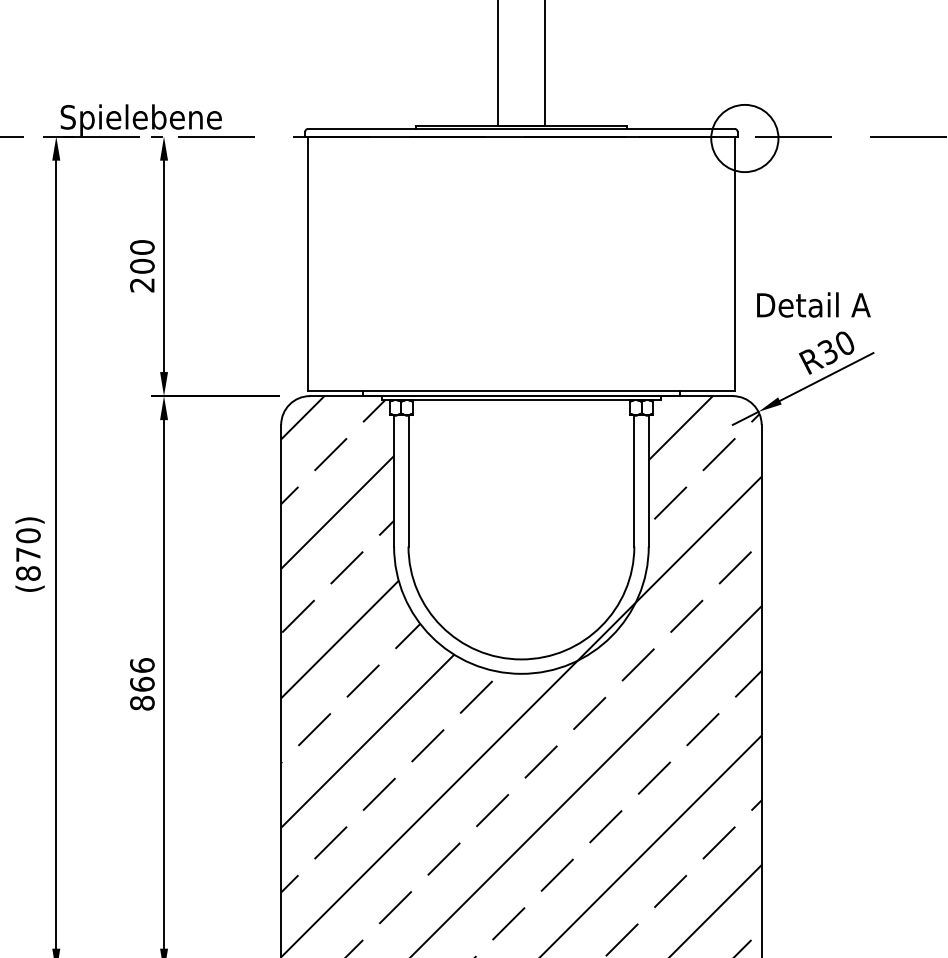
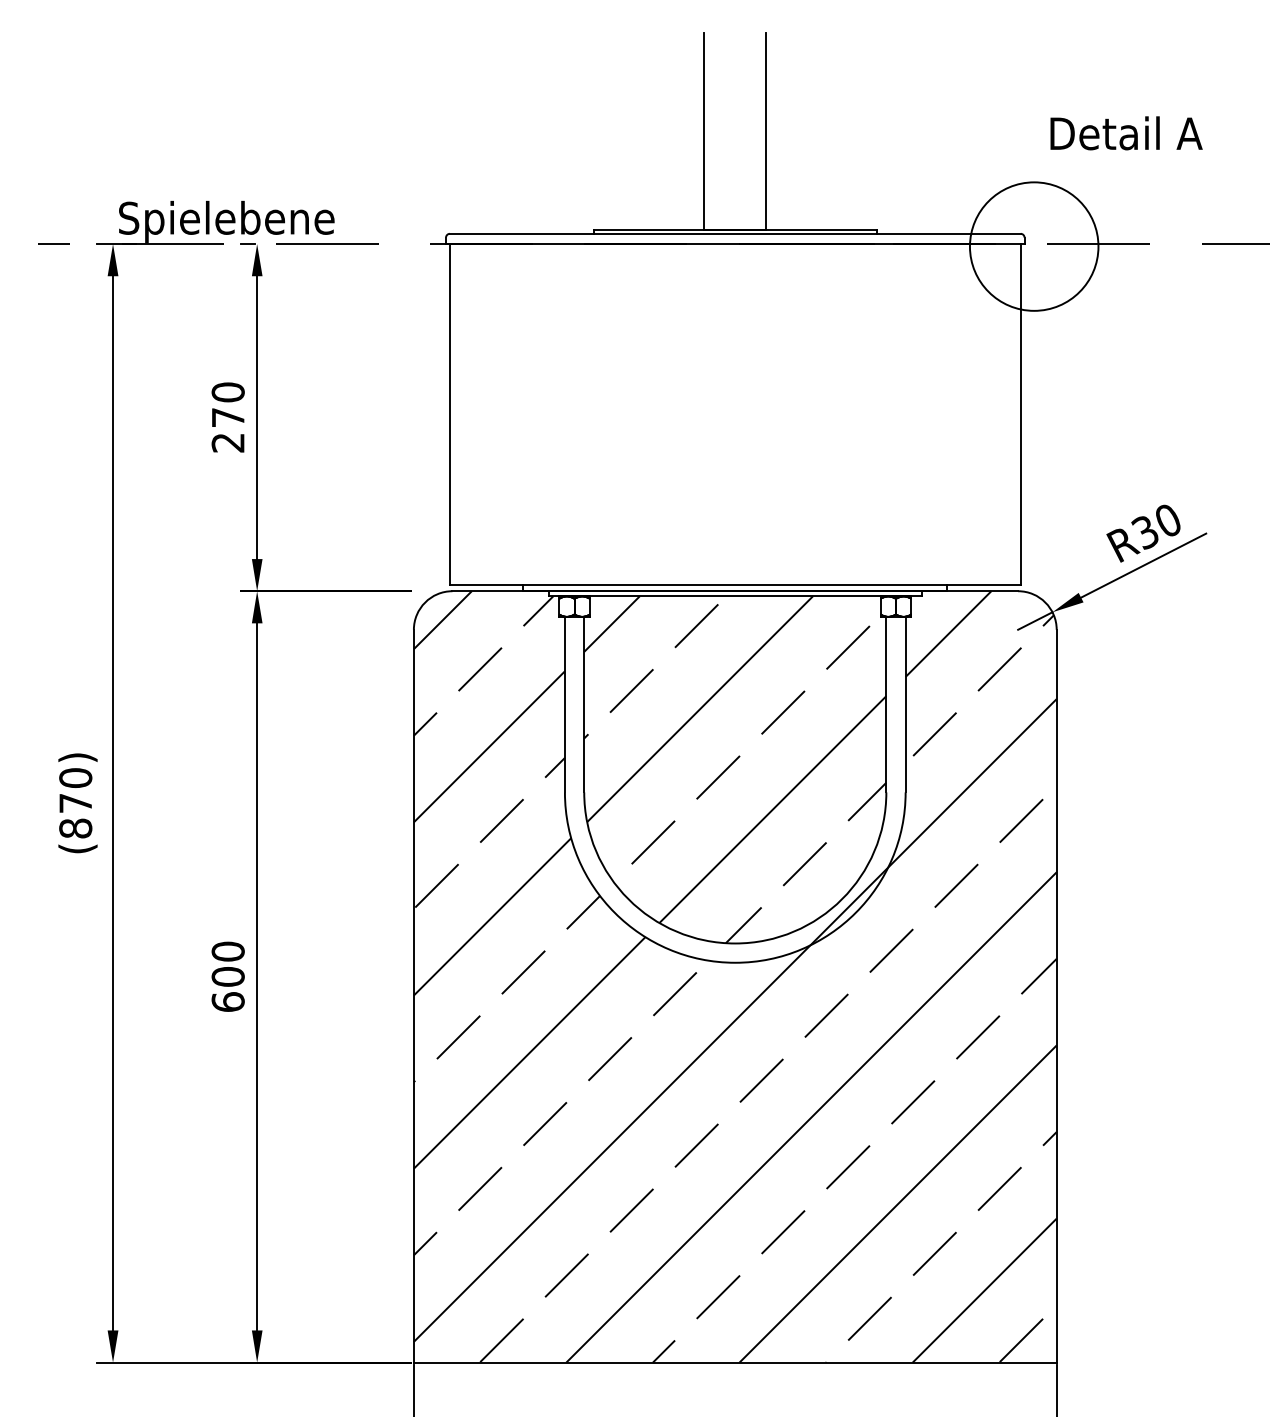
circle: (744, 138) -> (1033, 246), size x1.43
text: (141, 266) -> (227, 417), 200 -> 270
text: (813, 305) -> (1126, 133), moved
hatch: (521, 529) -> (735, 769), added
text: (141, 684) -> (227, 976), 866 -> 600

